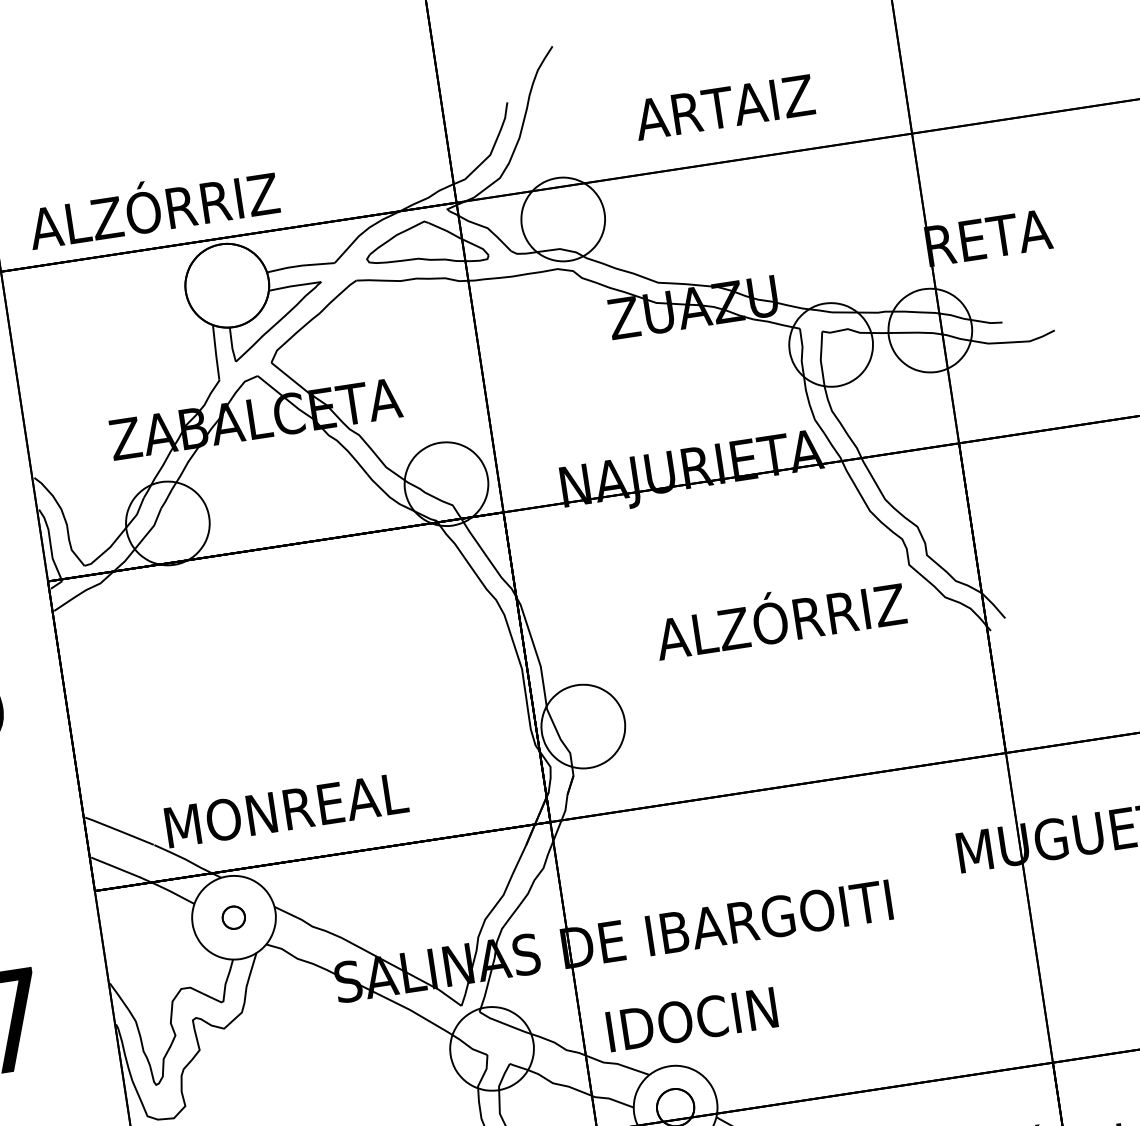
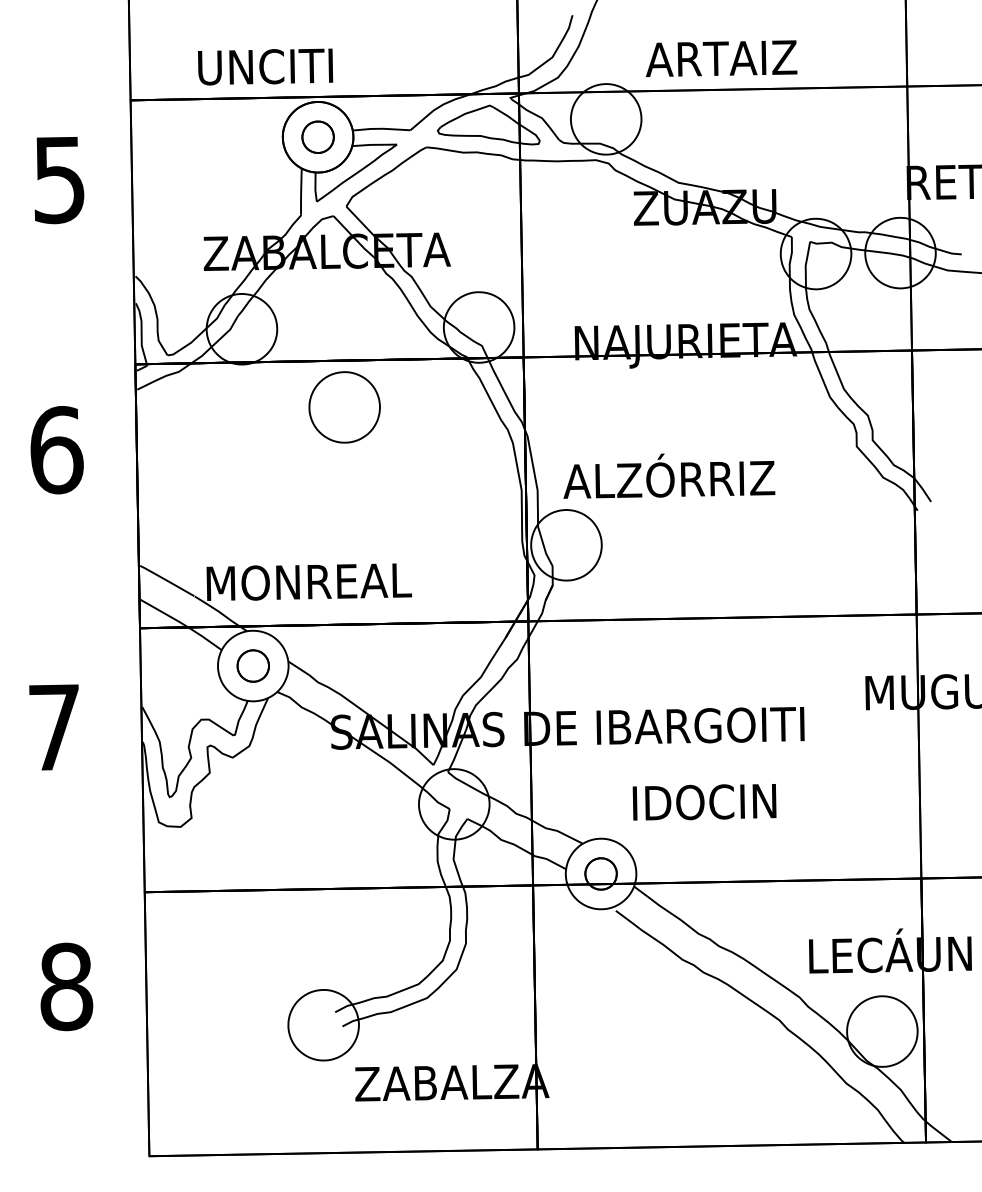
text: (724, 107) -> (721, 58), moved
text: (153, 206) -> (265, 62), ALZÓRRIZ -> UNCITI
part: (226, 284) -> (317, 136), added
part: (300, 599) -> (344, 407), added
text: (780, 616) -> (669, 475), moved
part: (233, 917) -> (252, 665), size x1.67
text: (691, 1019) -> (704, 802), moved

